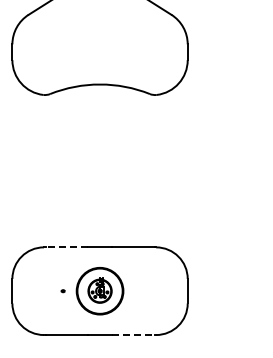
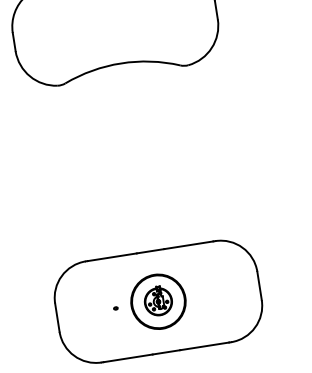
line: (66, 247) -> (111, 257), dashed -> solid
line: (133, 335) -> (205, 346), dashed -> solid

